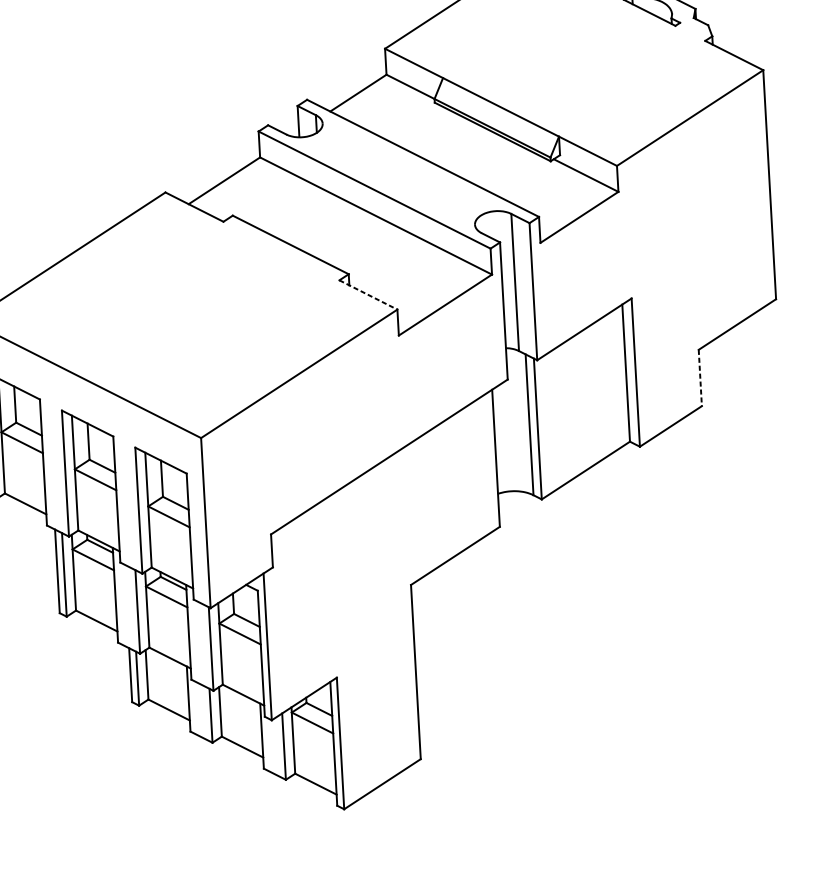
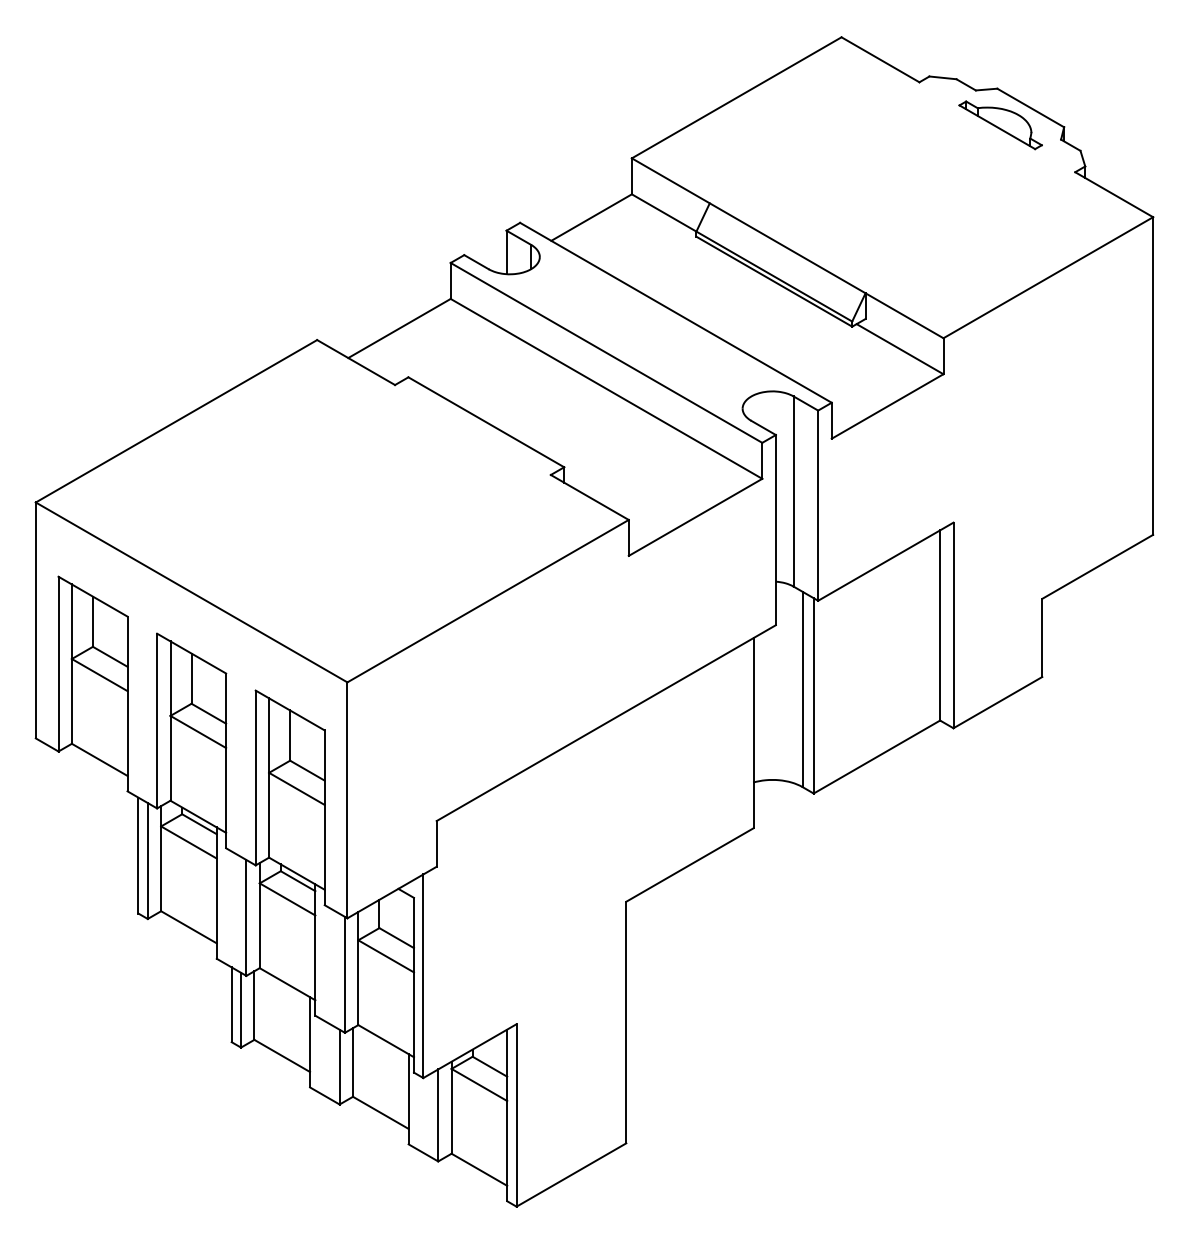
line: (368, 295) -> (589, 497), dashed -> solid
line: (700, 378) -> (1042, 638), dashed -> solid

